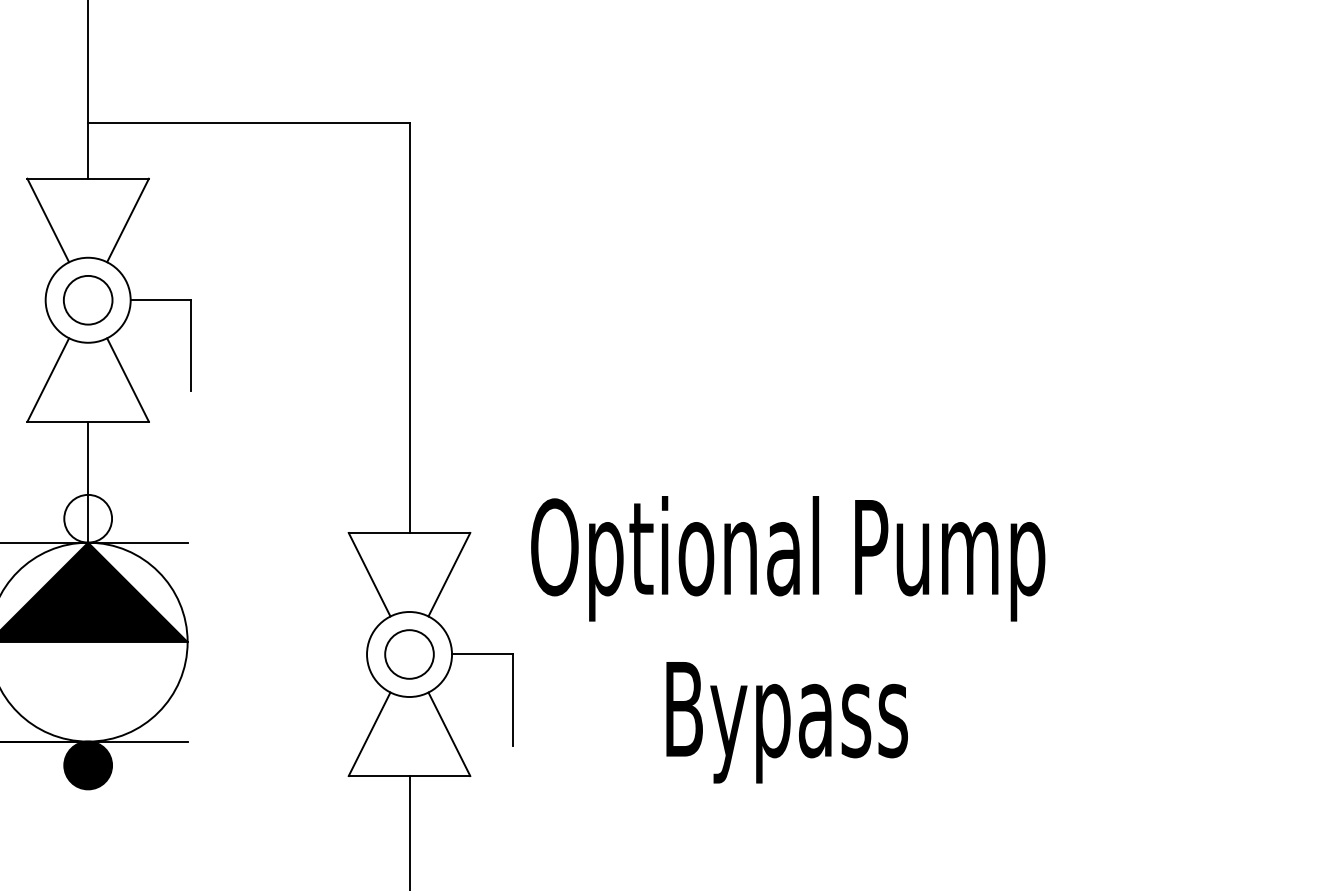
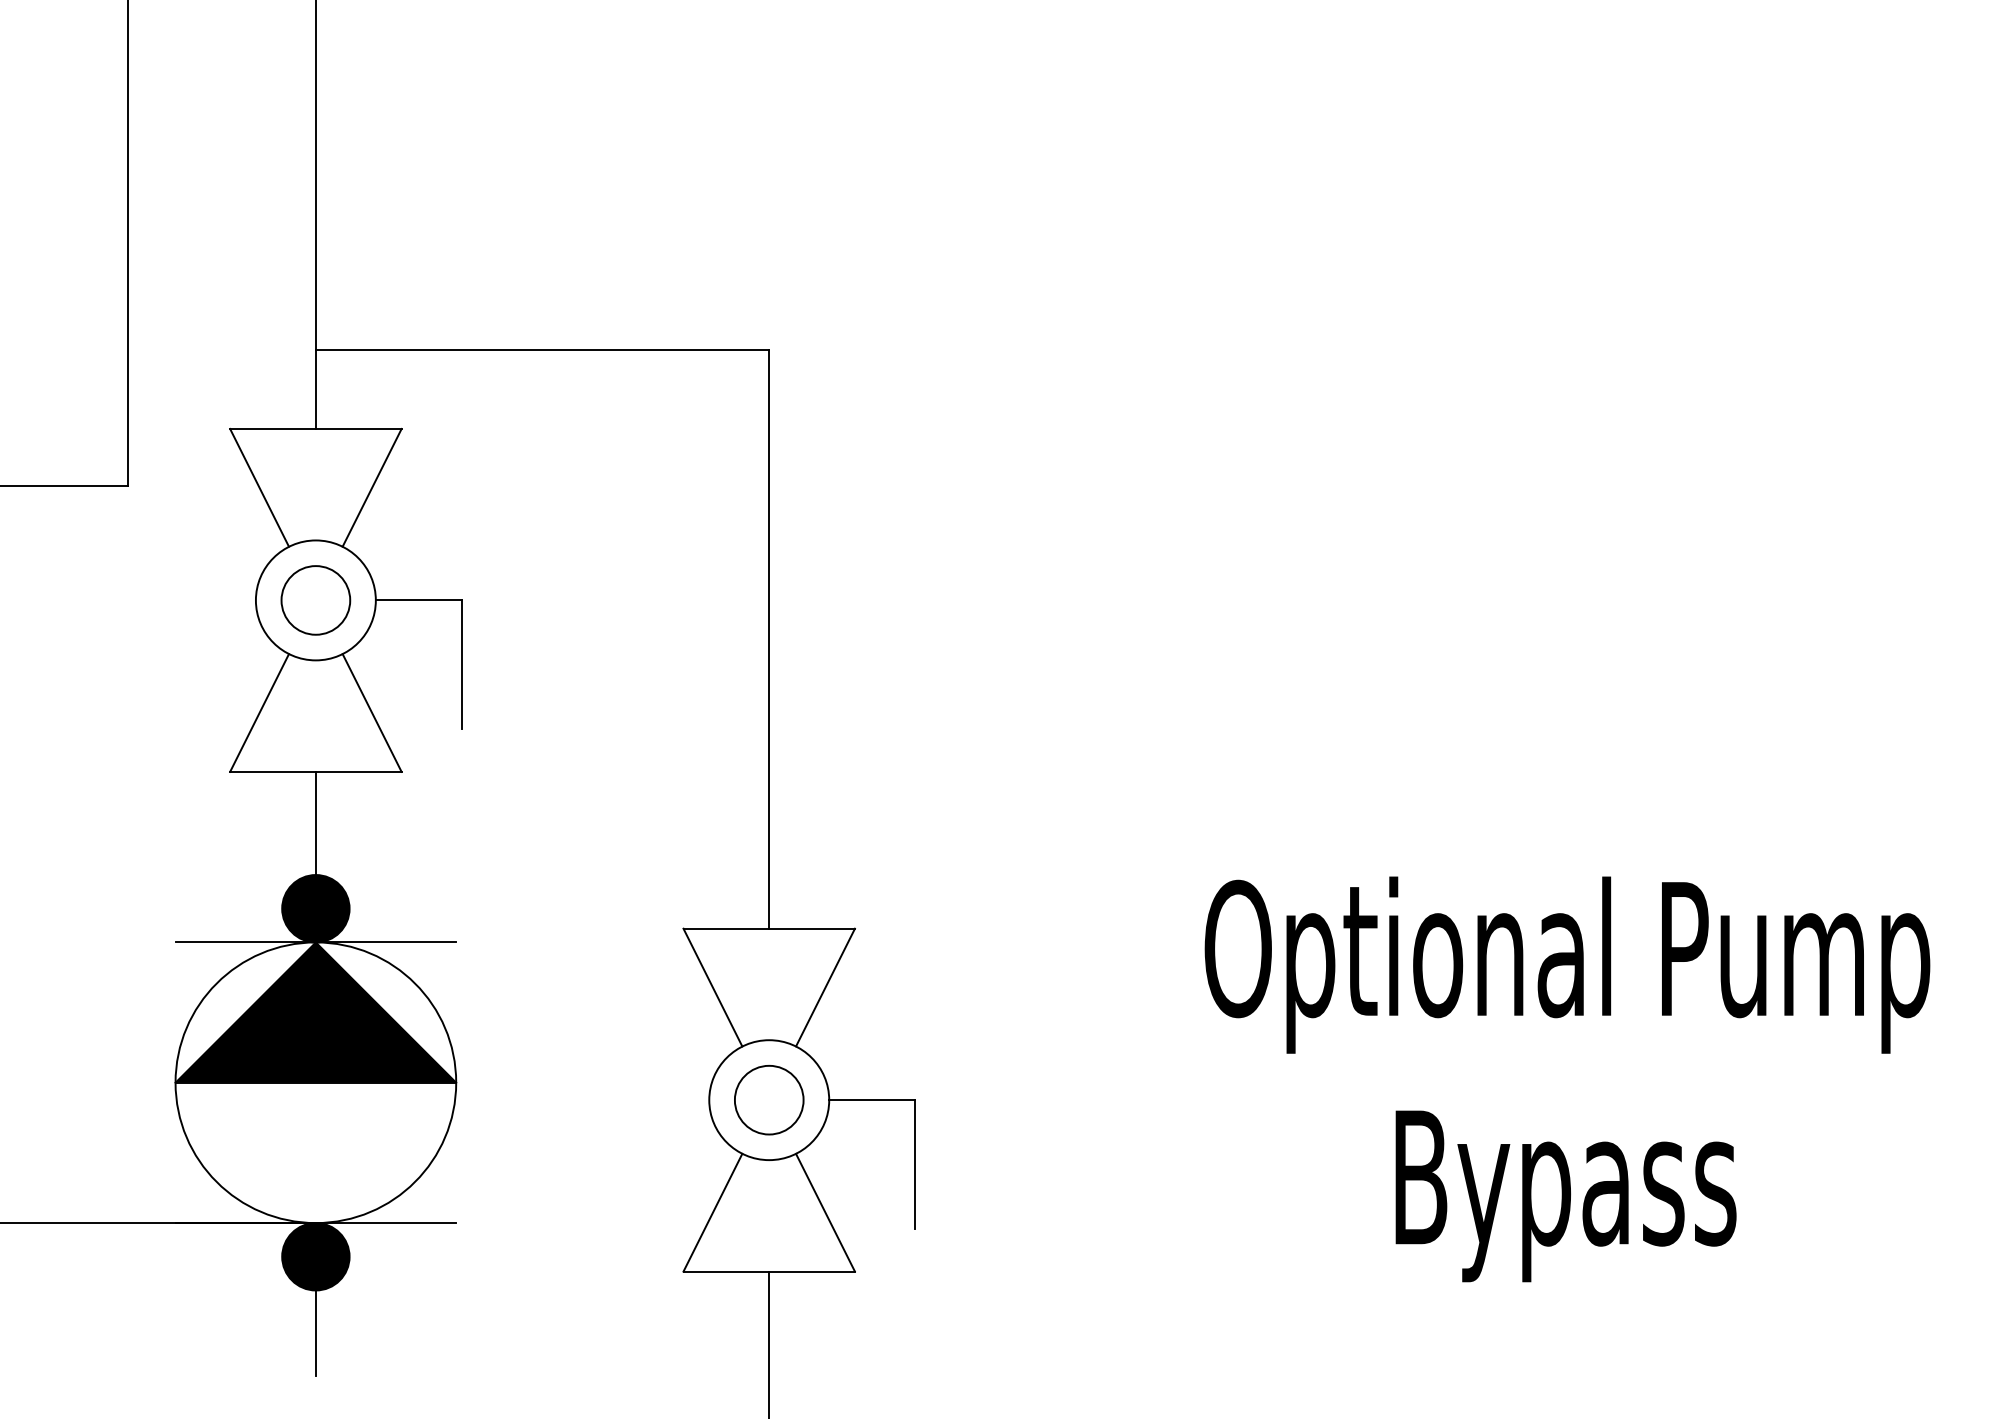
fill: (87, 518) -> (315, 908), added
text: (788, 639) -> (1567, 1079), moved
line: (87, 819) -> (315, 1333), added

